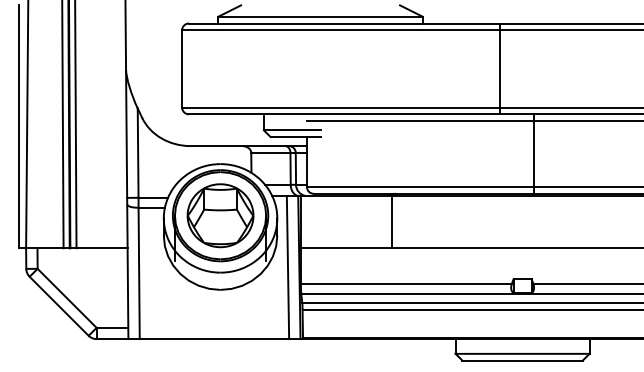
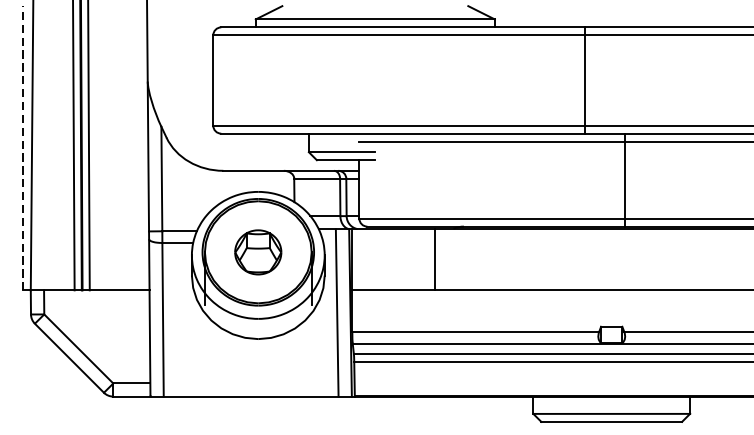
line: (19, 126) -> (23, 147), solid -> dashed
part: (220, 215) -> (258, 252), size x0.6
line: (391, 222) -> (434, 260), moved

